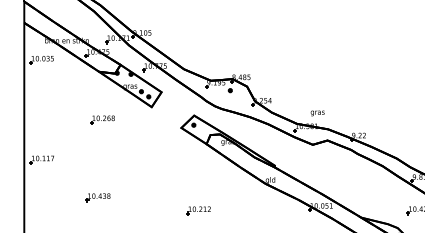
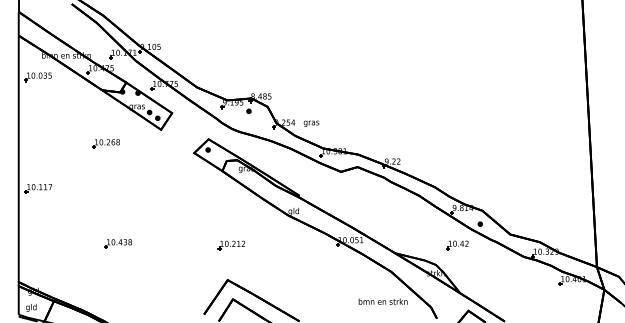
text: (317, 113) -> (311, 123), moved
part: (97, 197) -> (117, 243), moved
part: (198, 210) -> (231, 245), moved

